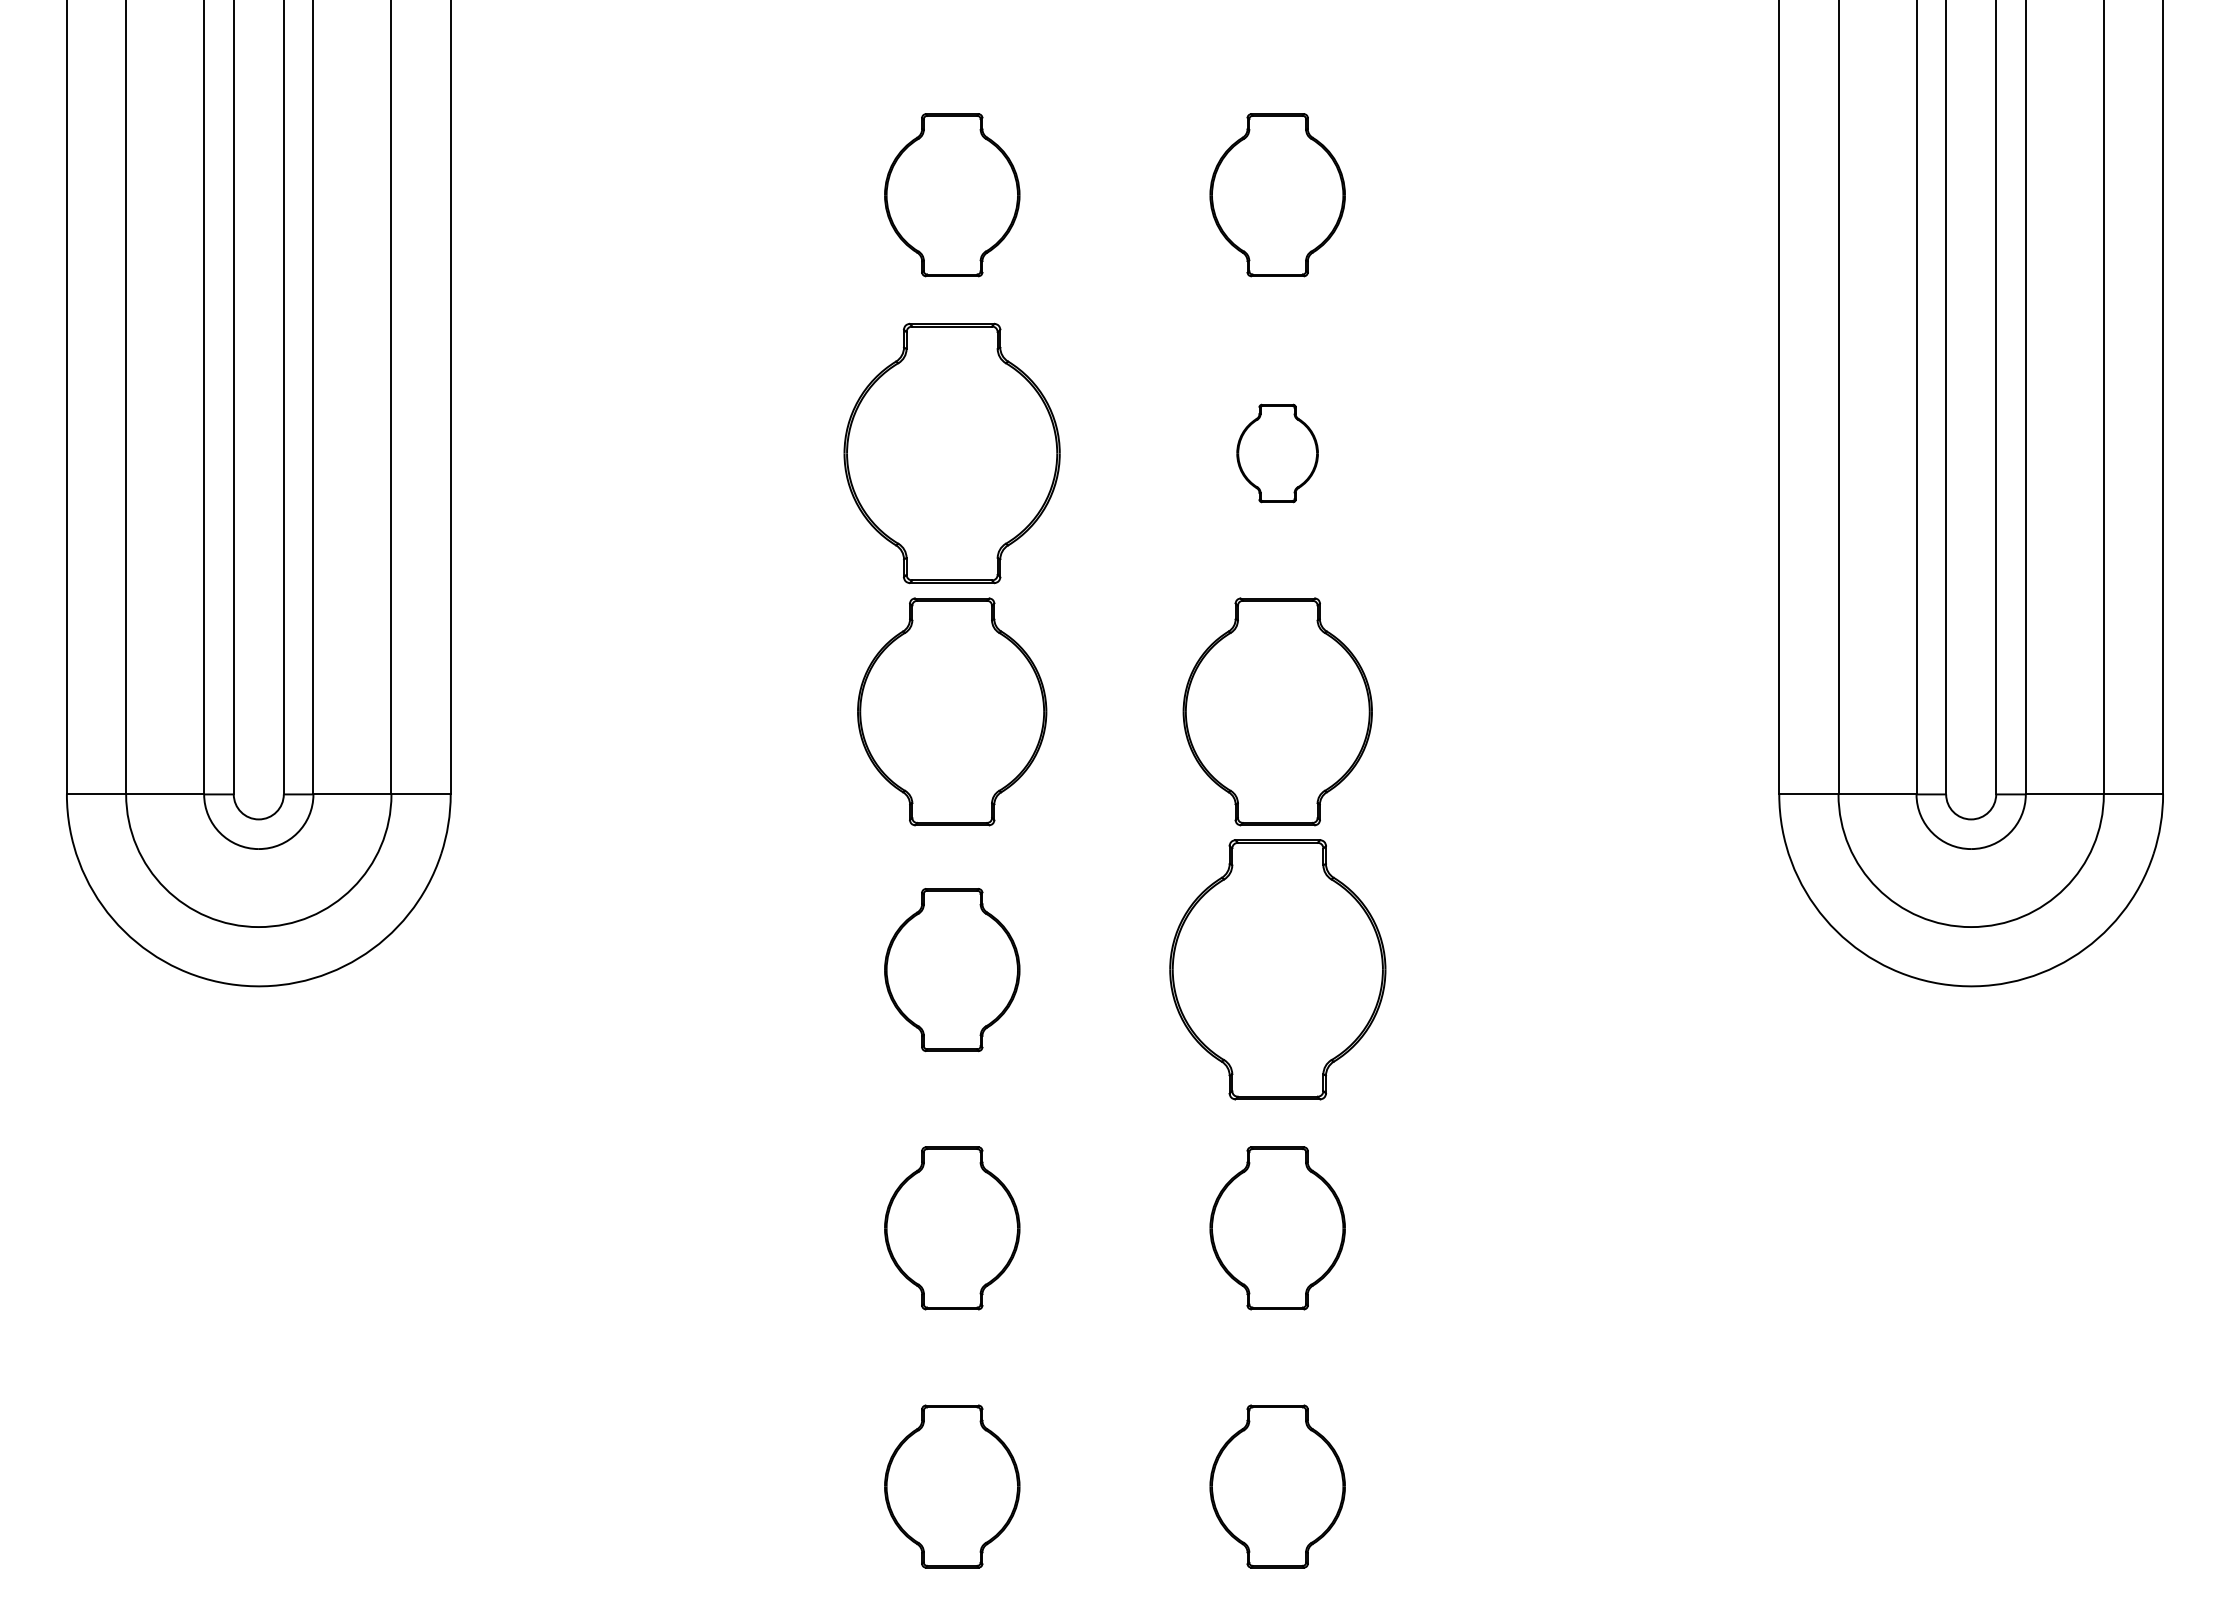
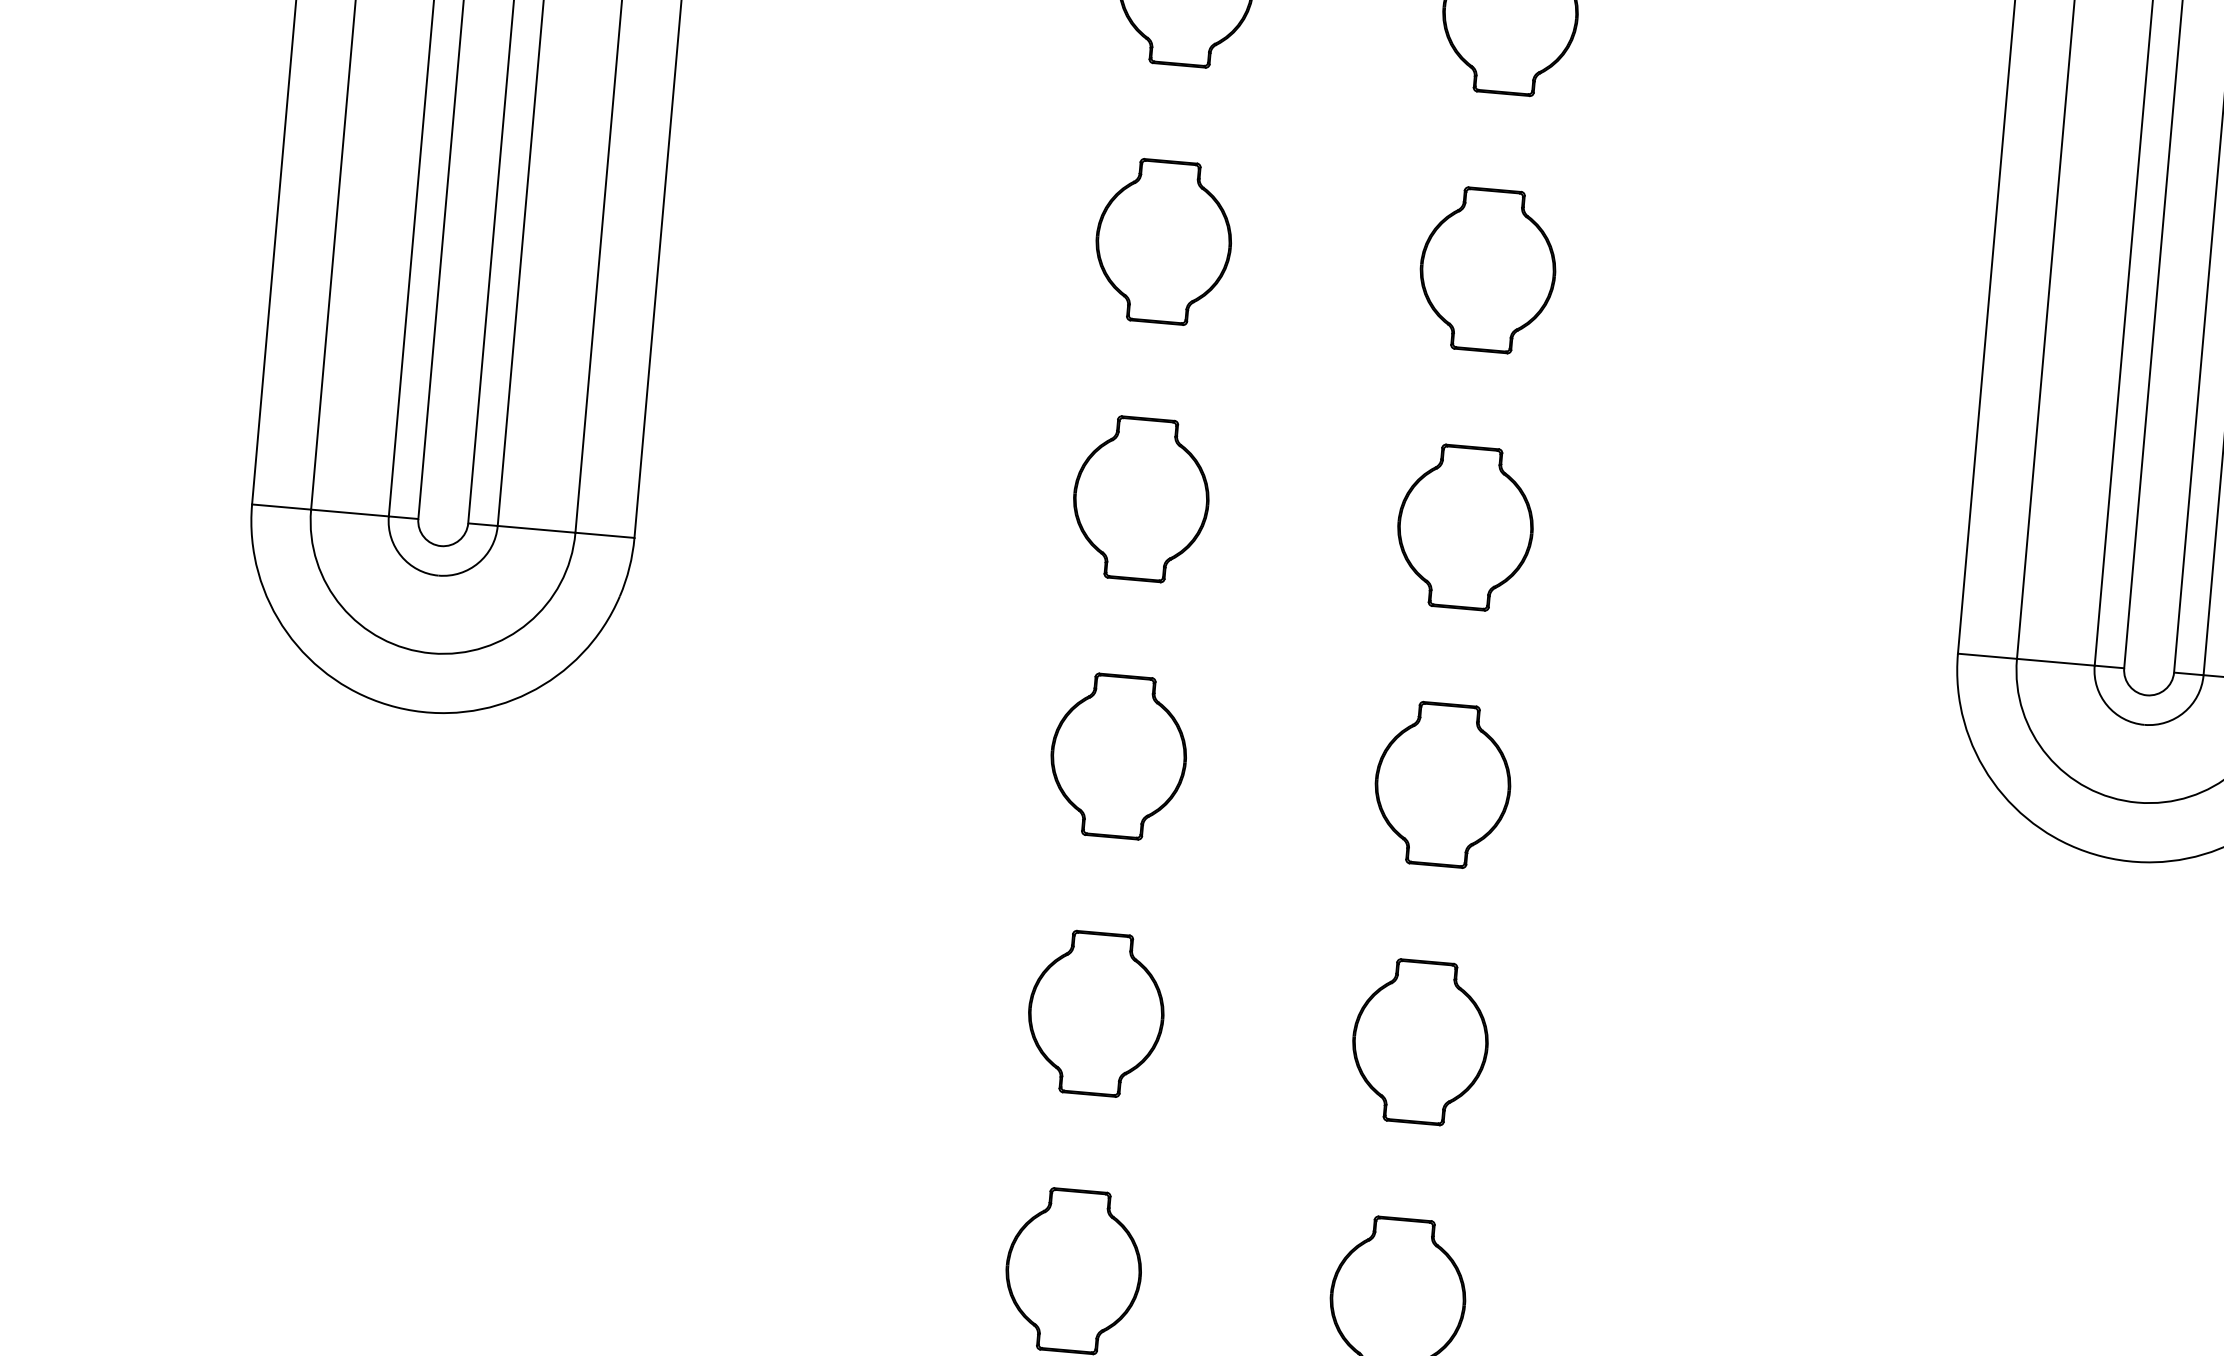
part: (952, 453) -> (1164, 242), size x0.62
part: (1277, 453) -> (1487, 270), size x1.67
part: (952, 711) -> (1141, 499), size x0.71
part: (1277, 711) -> (1465, 527), size x0.71
part: (1277, 970) -> (1442, 785), size x0.62

